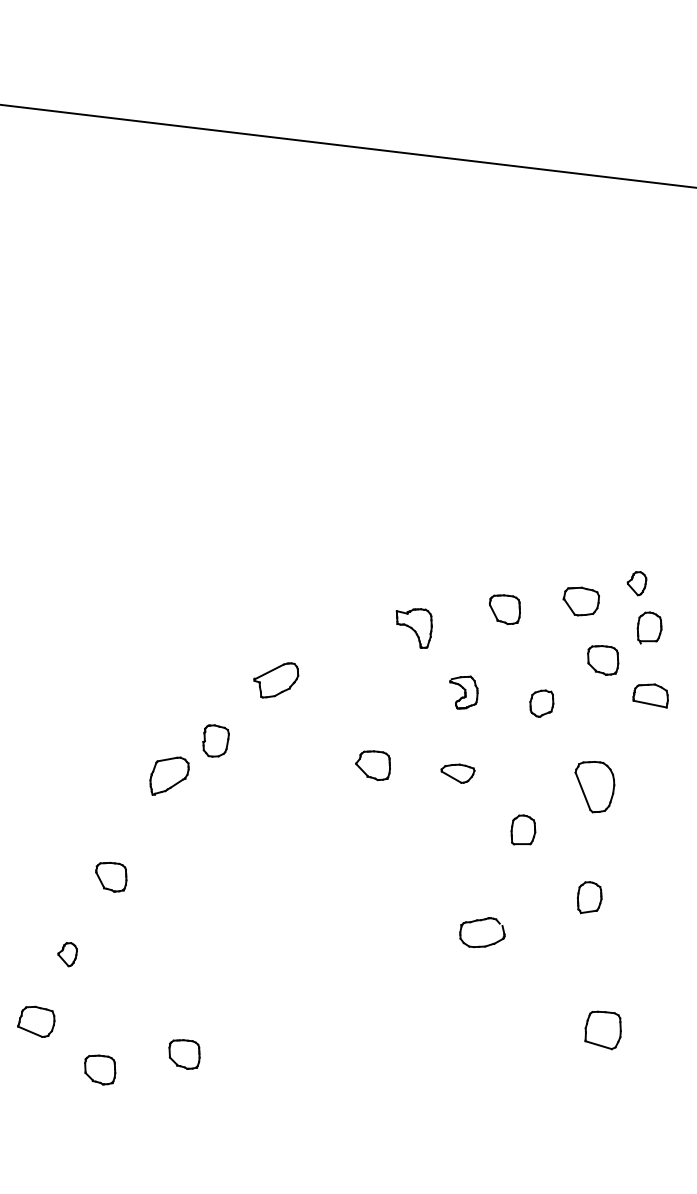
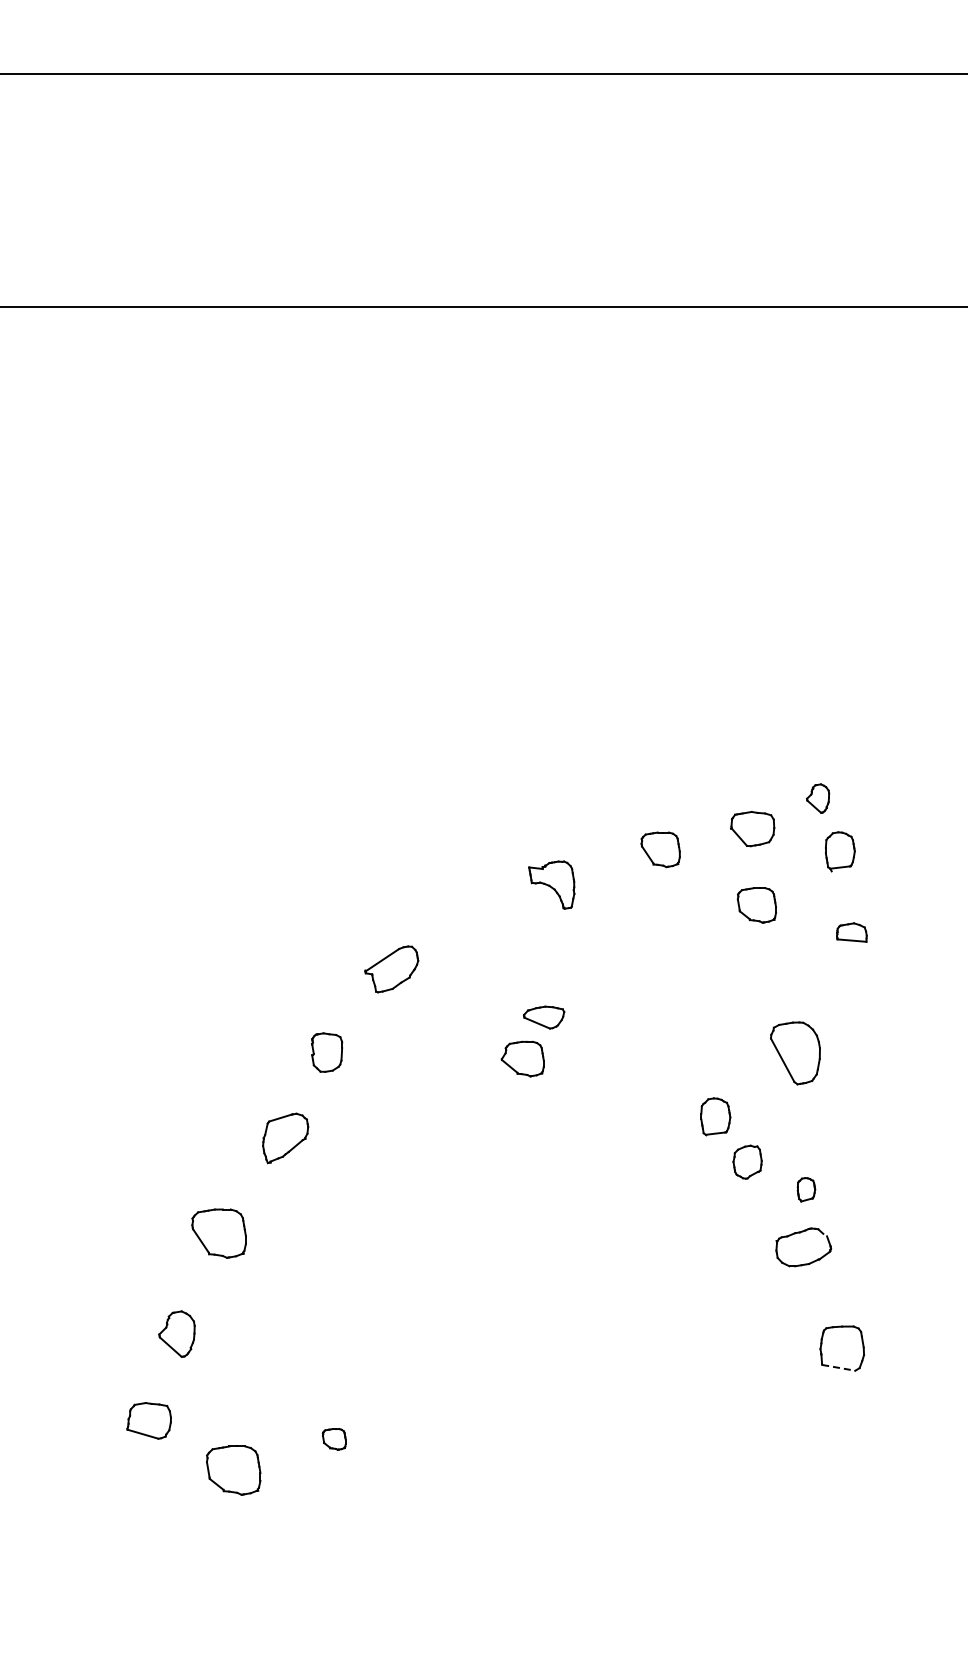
part: (602, 660) -> (756, 905), moved
part: (462, 691) -> (621, 956), removed
part: (650, 694) -> (851, 932), size x0.7
part: (541, 703) -> (747, 1161), moved
part: (458, 773) -> (544, 1017), moved
part: (169, 776) -> (285, 1138), moved
part: (111, 877) -> (219, 1233), size x1.4
part: (589, 898) -> (806, 1189), size x0.6
part: (481, 921) -> (800, 1233), moved
part: (67, 954) -> (177, 1334), size x1.6
line: (598, 1044) -> (838, 1367), solid -> dashed
part: (184, 1054) -> (334, 1439), size x0.6
part: (99, 1069) -> (233, 1470), size x1.4

